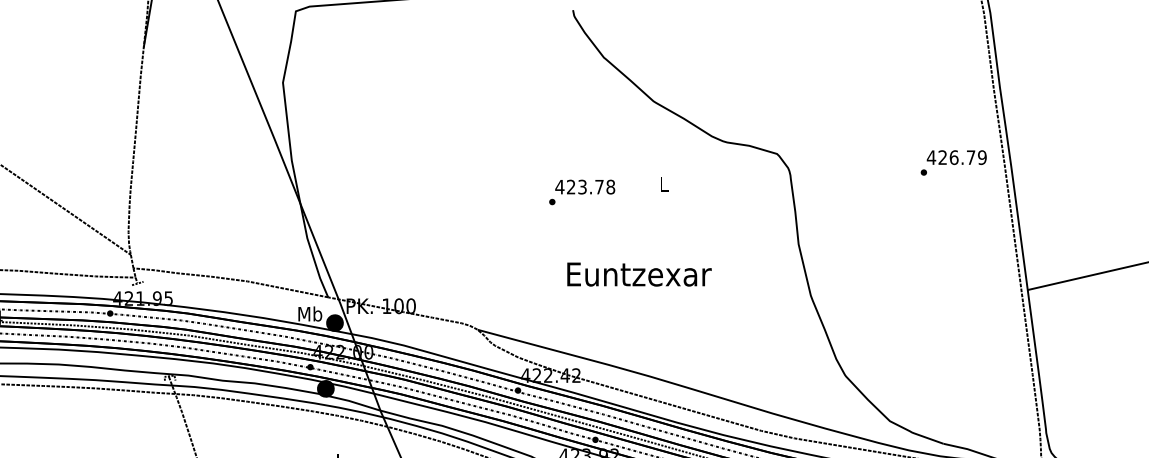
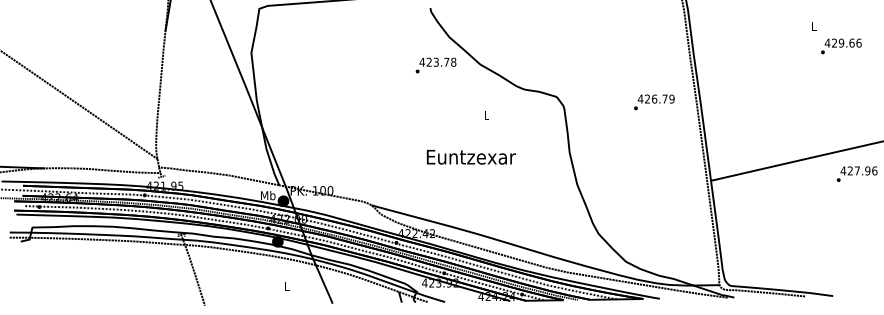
text: (953, 163) -> (654, 102), moved
text: (581, 192) -> (435, 65), moved
text: (637, 274) -> (470, 157), moved

